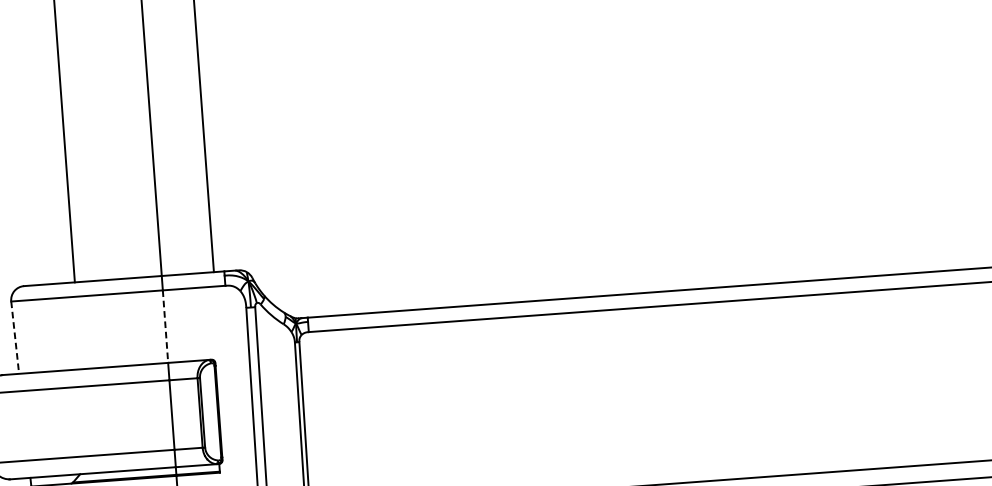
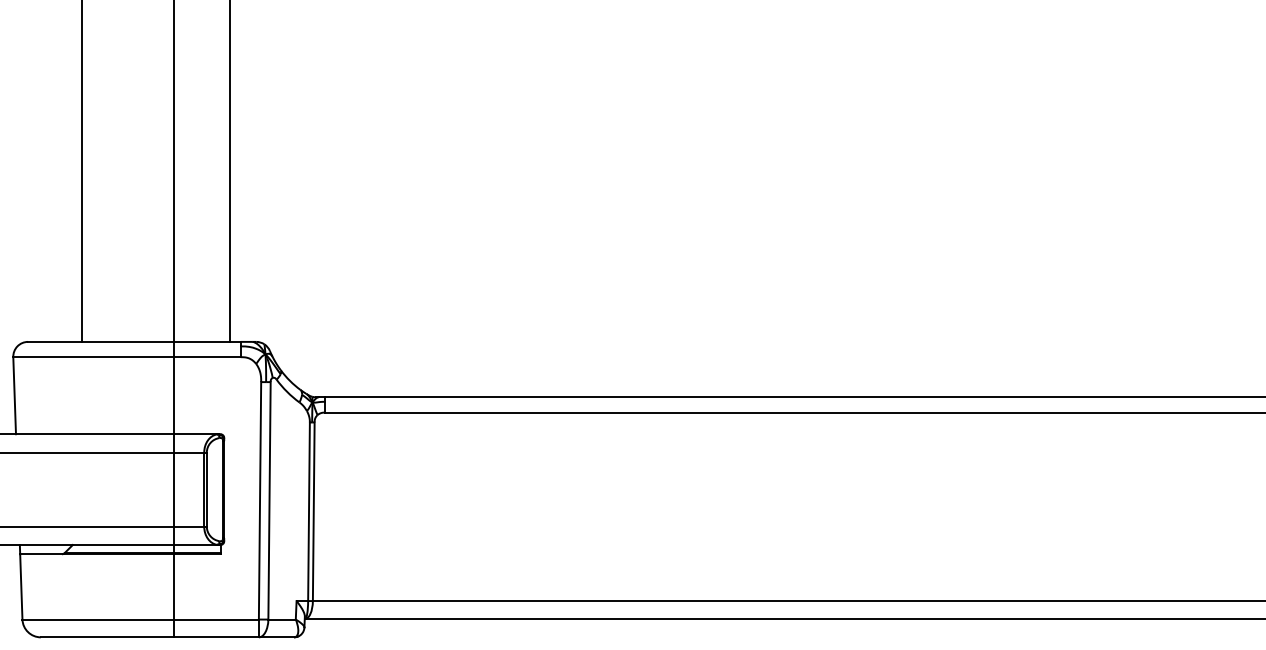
line: (165, 326) -> (174, 395), dashed -> solid
line: (15, 337) -> (14, 395), dashed -> solid

